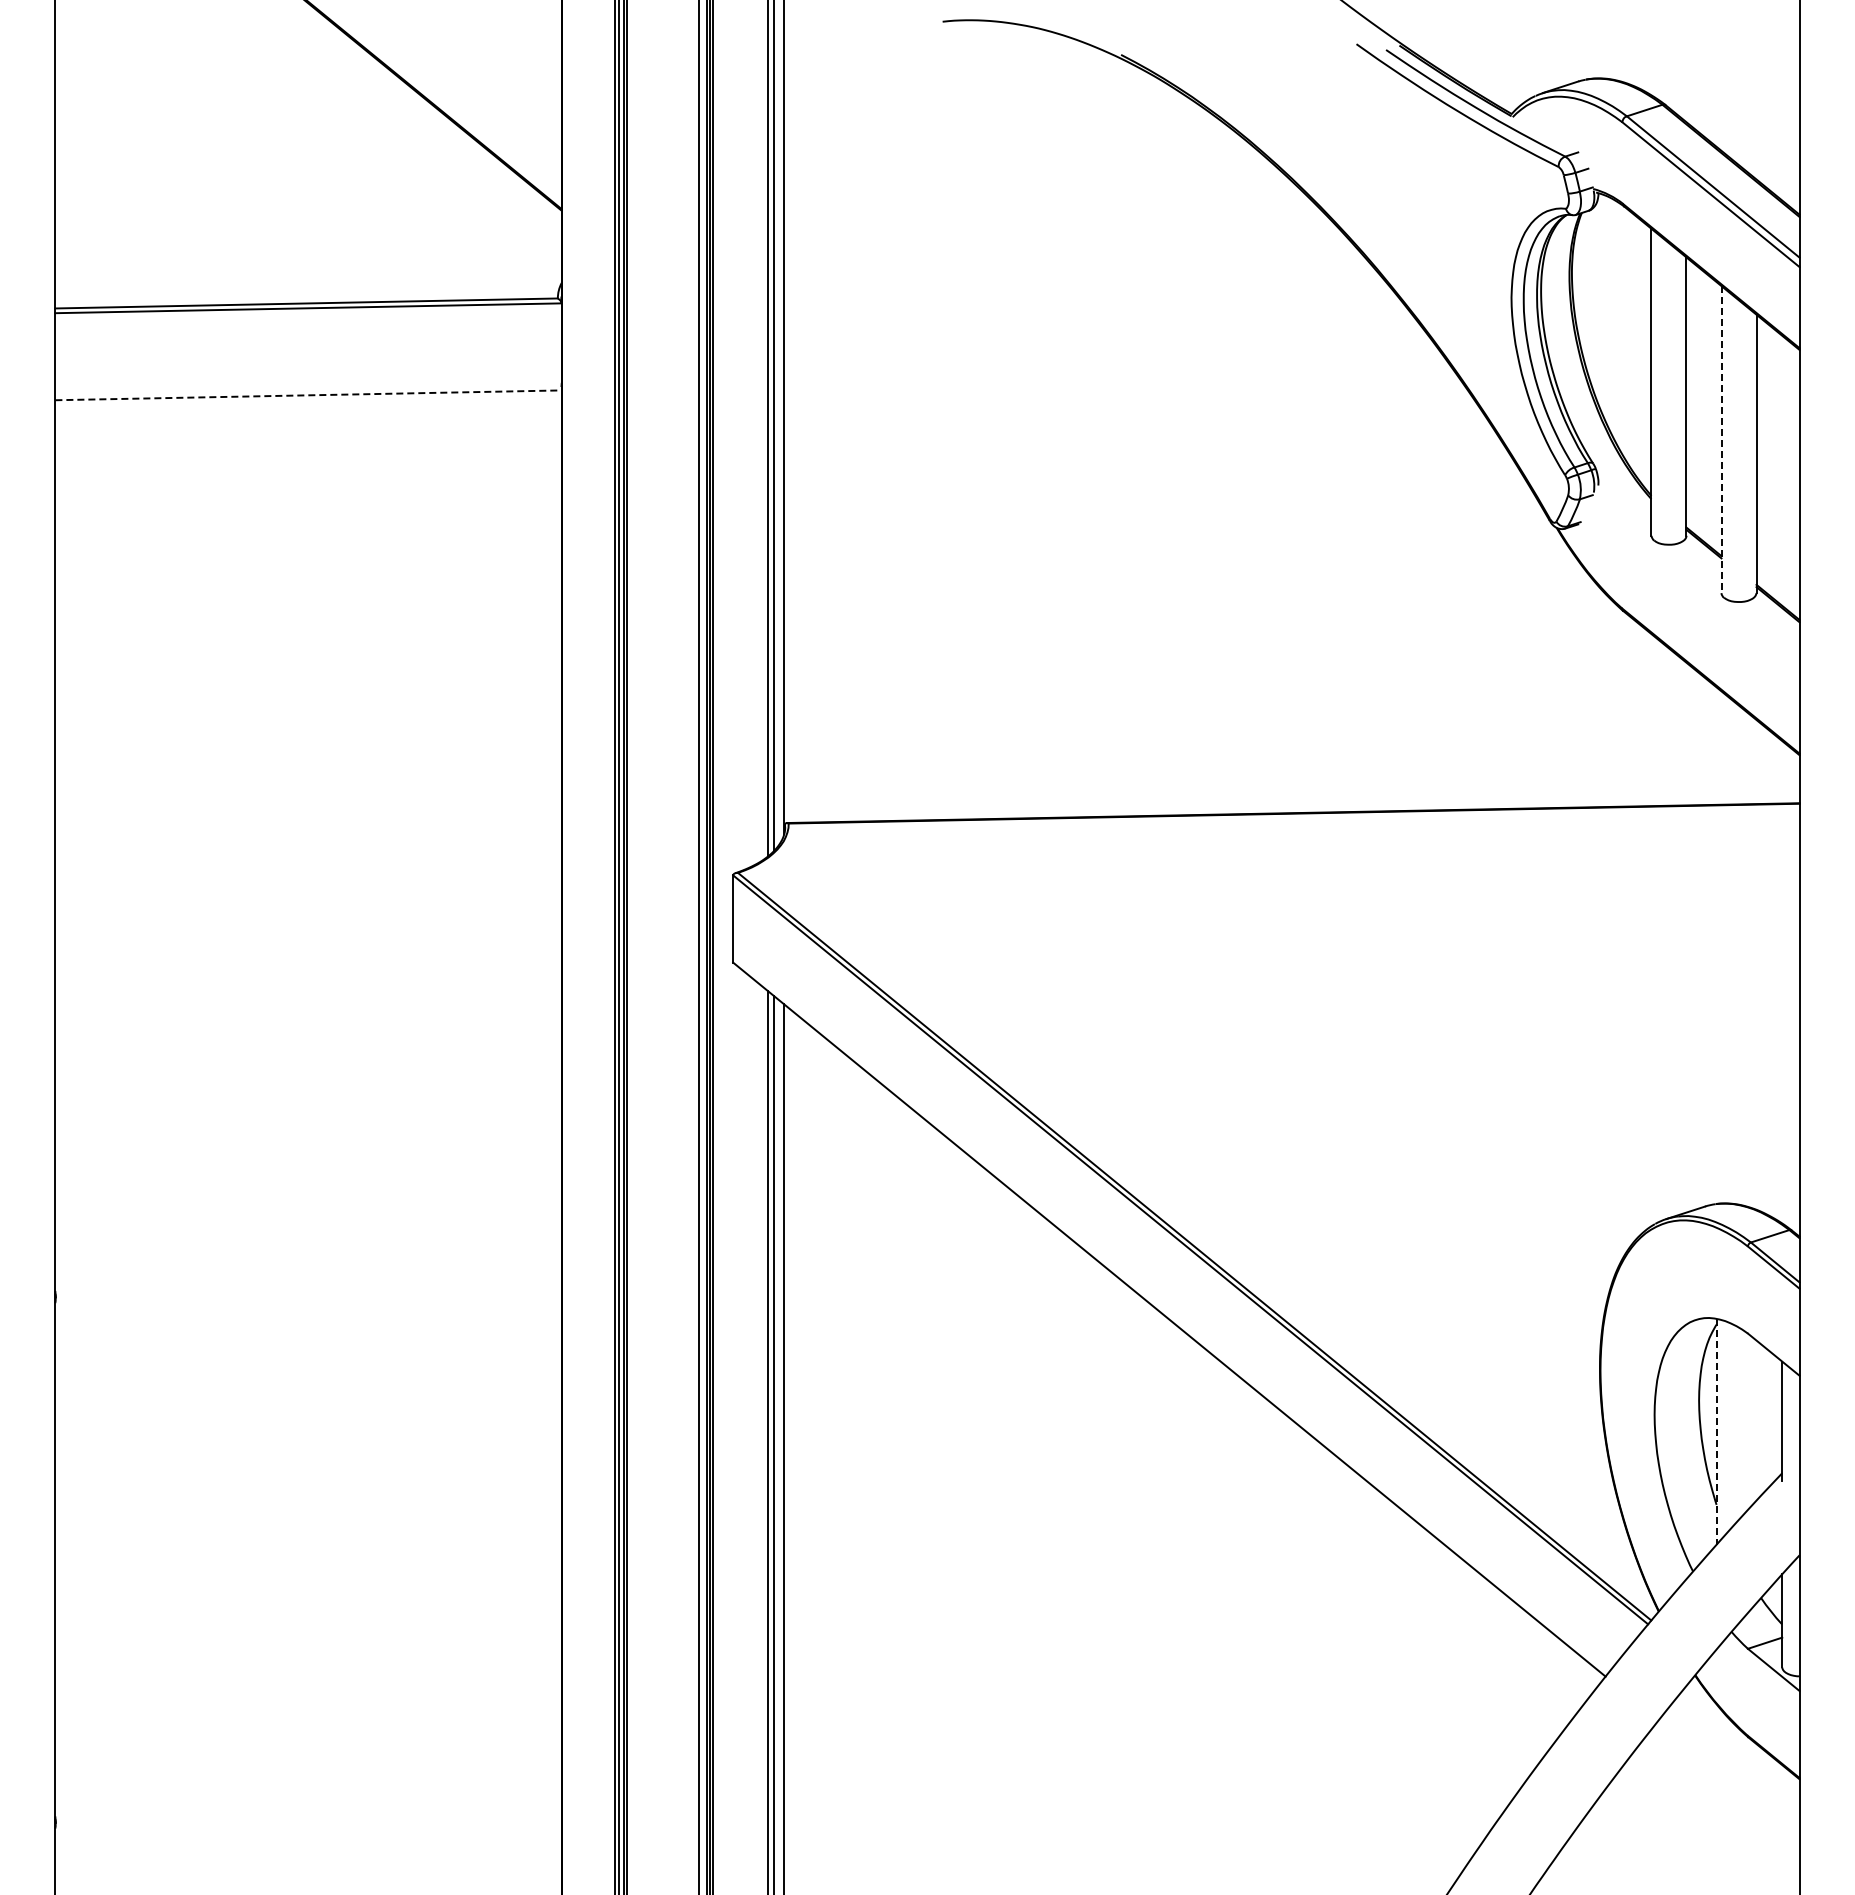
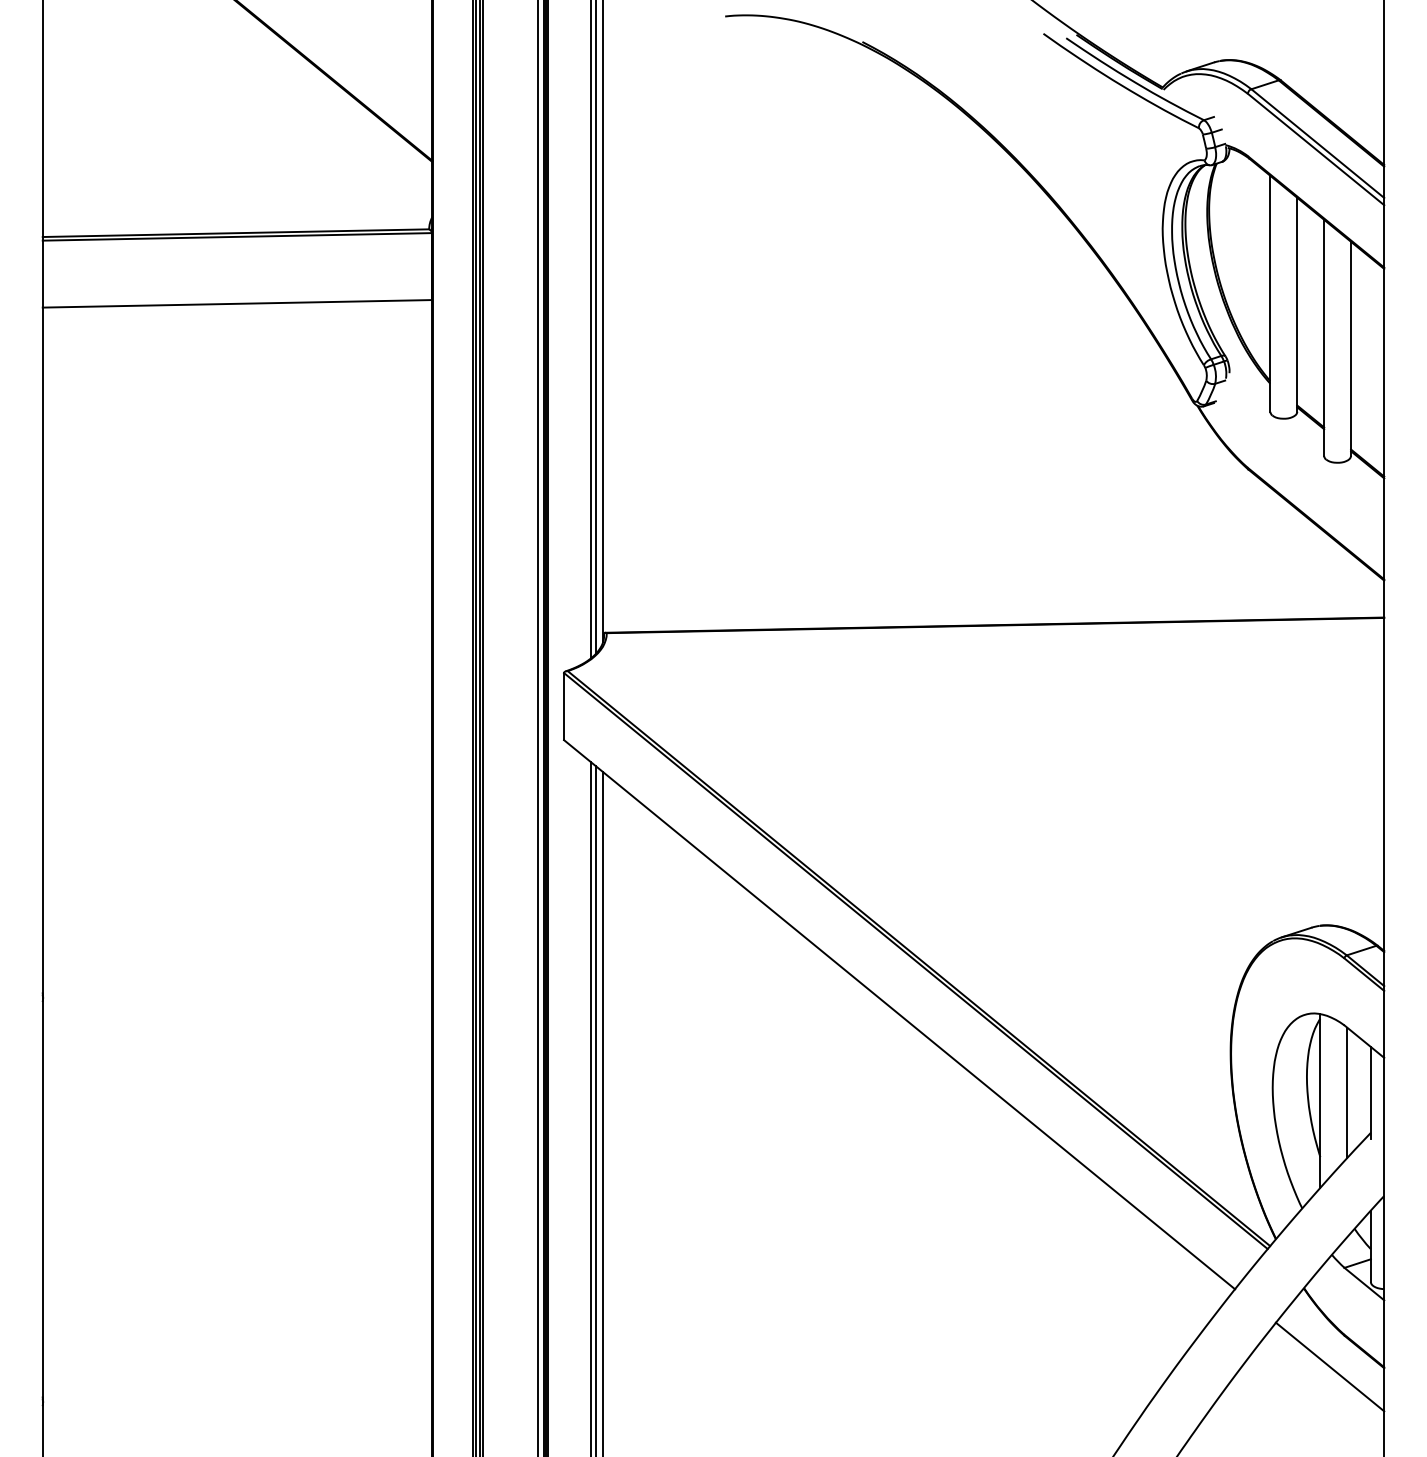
line: (308, 395) -> (237, 303), dashed -> solid
line: (1721, 439) -> (1324, 337), dashed -> solid
line: (1751, 1420) -> (1347, 1092), added
line: (1716, 1431) -> (1320, 1100), dashed -> solid
line: (1728, 1777) -> (1329, 1366), added

